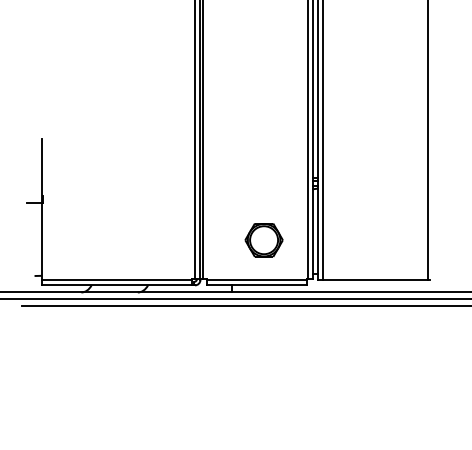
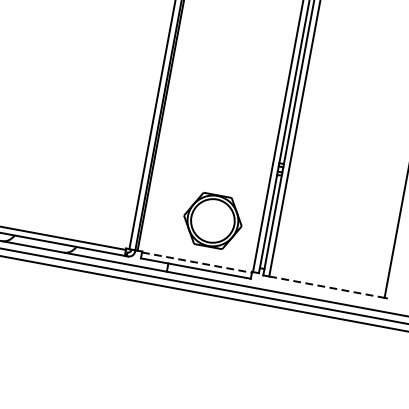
part: (263, 240) -> (212, 221), size x1.4
line: (257, 279) -> (197, 262), solid -> dashed
line: (375, 279) -> (326, 286), solid -> dashed

